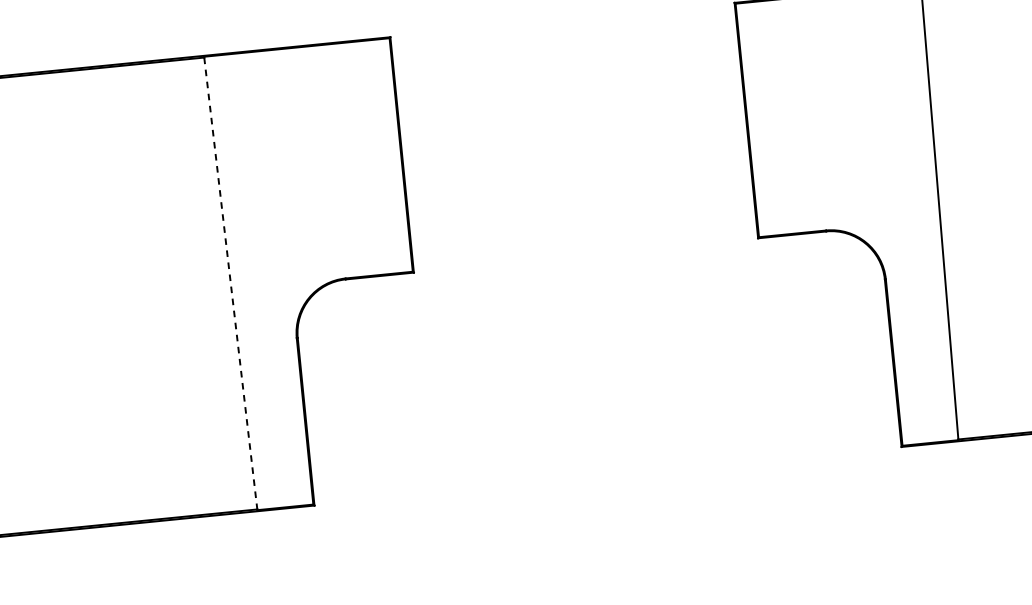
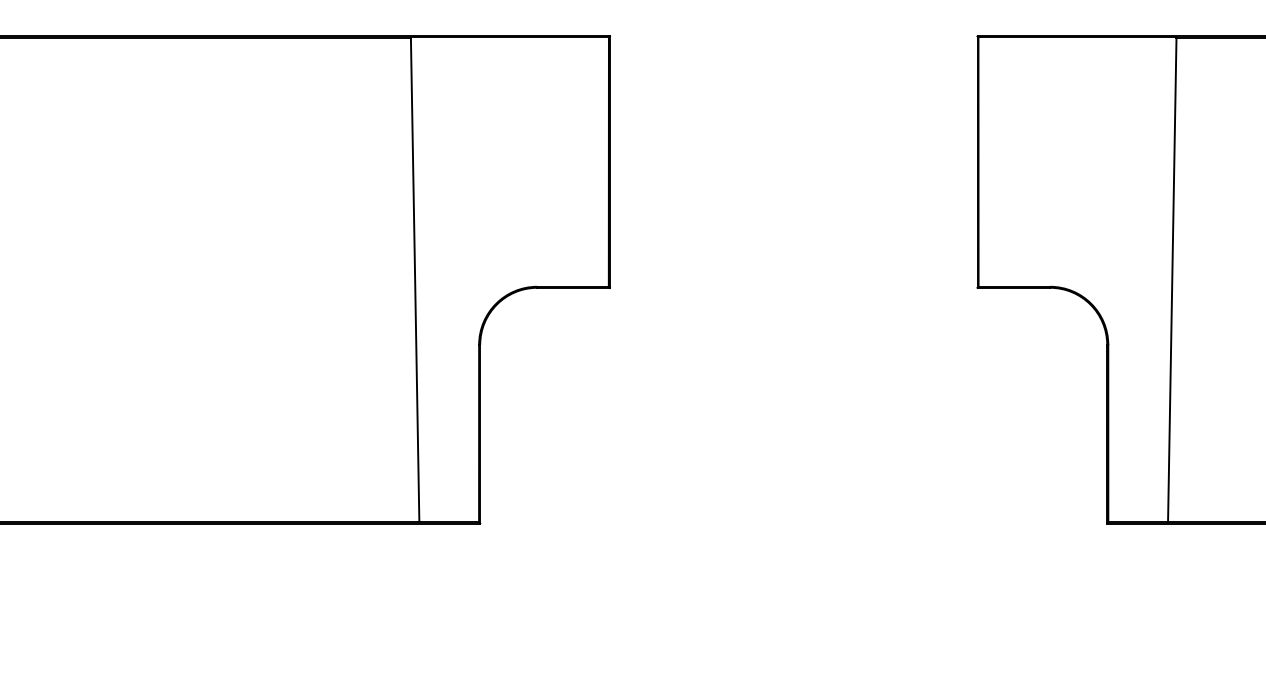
line: (231, 283) -> (415, 280), dashed -> solid

